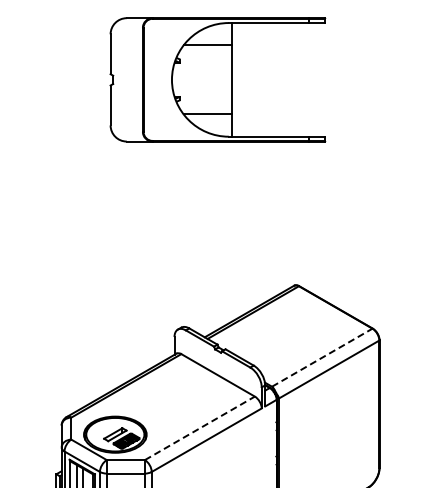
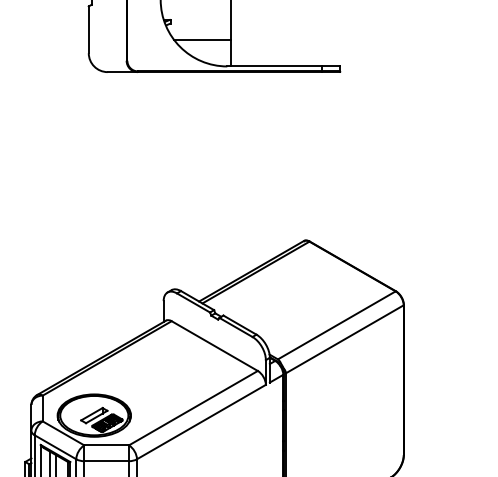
line: (322, 357) -> (337, 325), dashed -> solid
line: (200, 428) -> (194, 408), dashed -> solid

